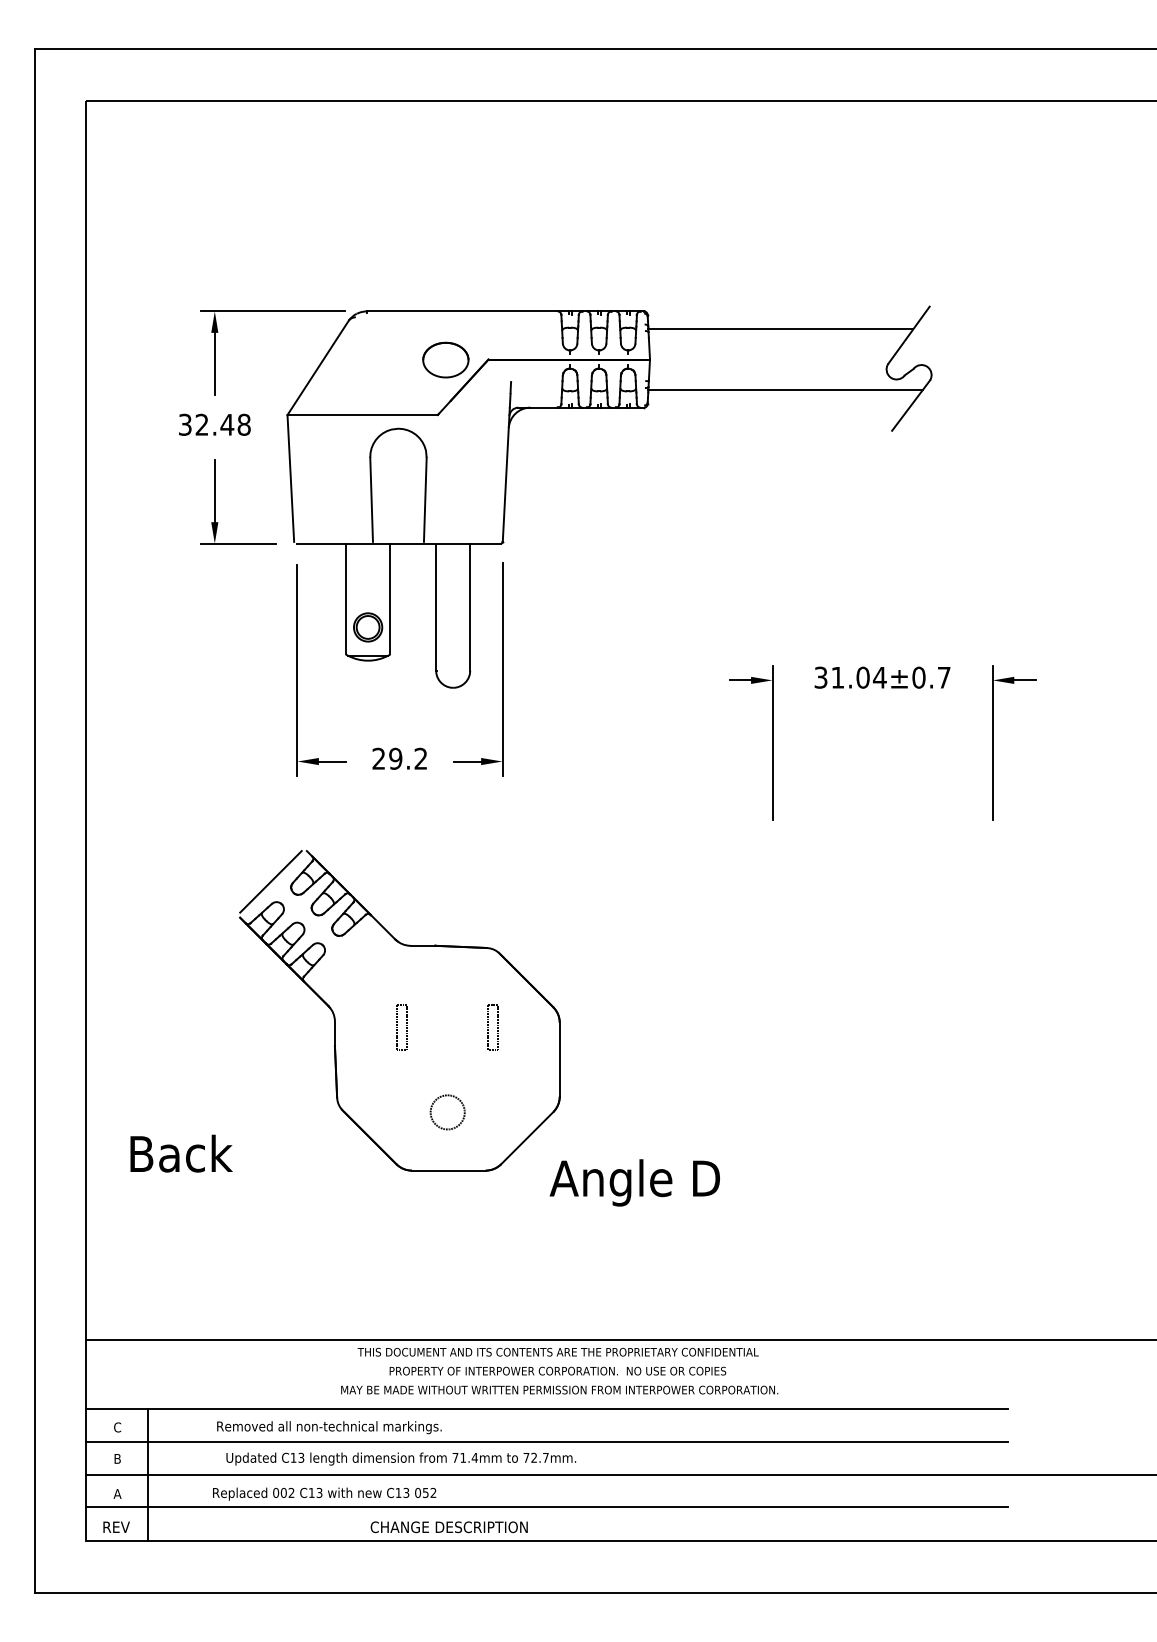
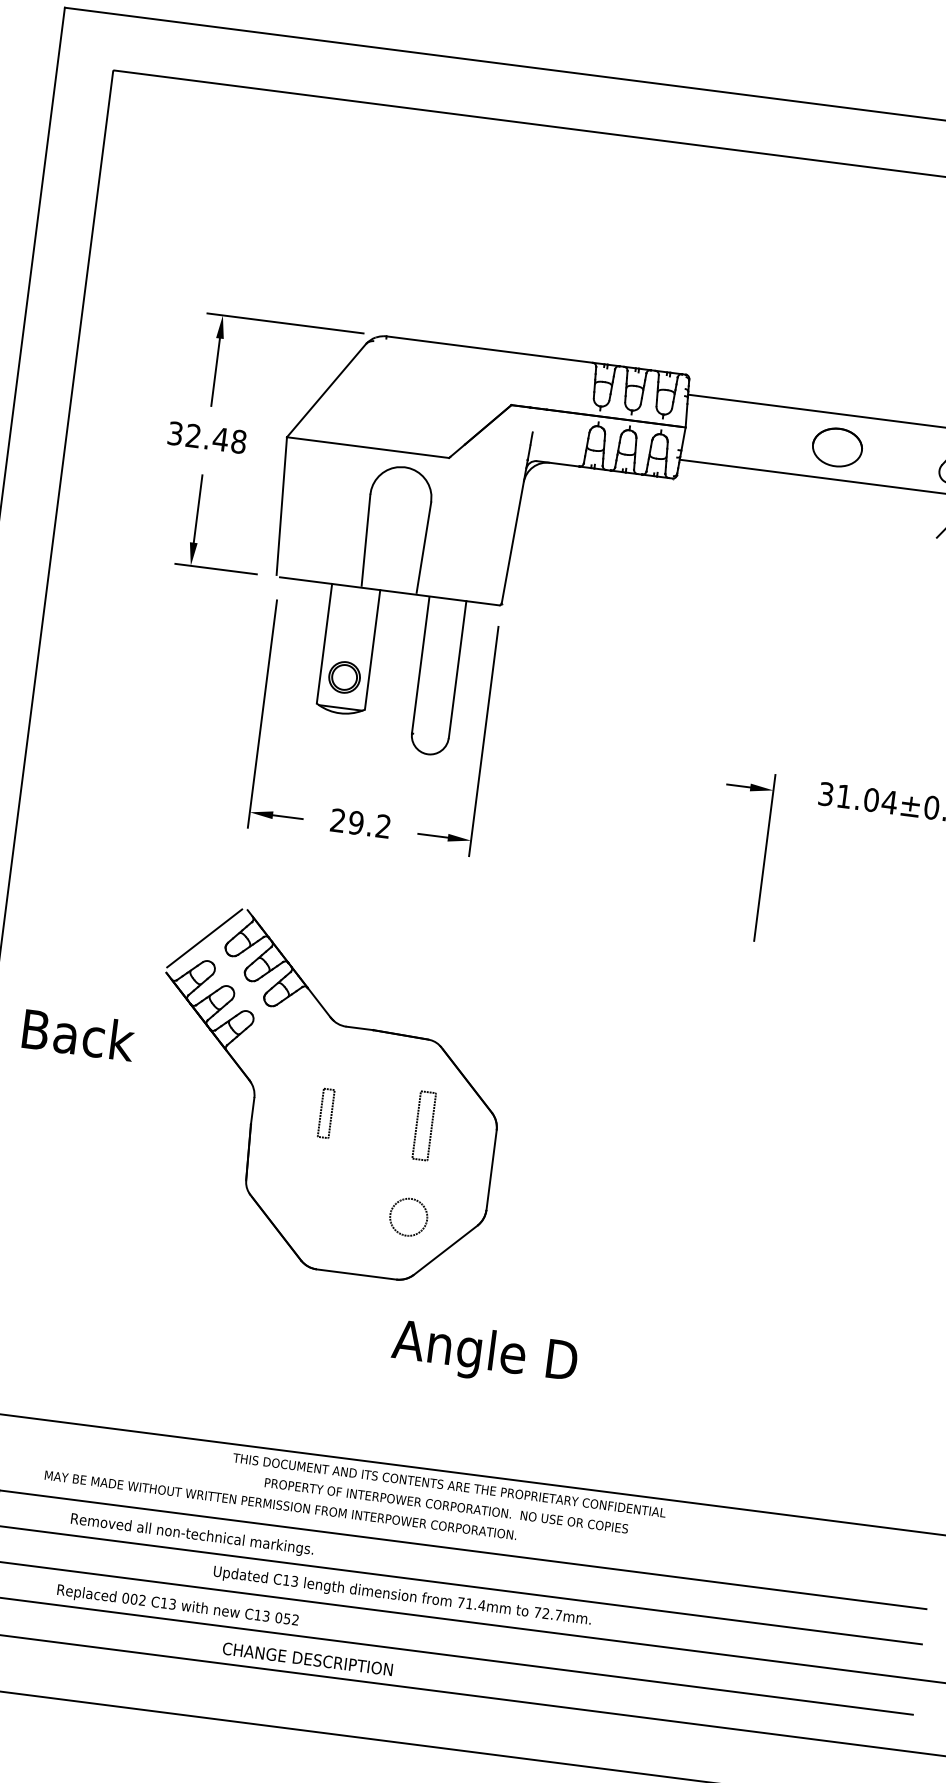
part: (445, 359) -> (837, 446), moved
part: (492, 1027) -> (423, 1126), size x1.4
circle: (447, 1112) -> (408, 1217), moved
text: (181, 1153) -> (78, 1034), moved
text: (634, 1182) -> (484, 1354), moved
text: (559, 1389) -> (280, 1504), moved
text: (401, 1458) -> (402, 1595), moved

